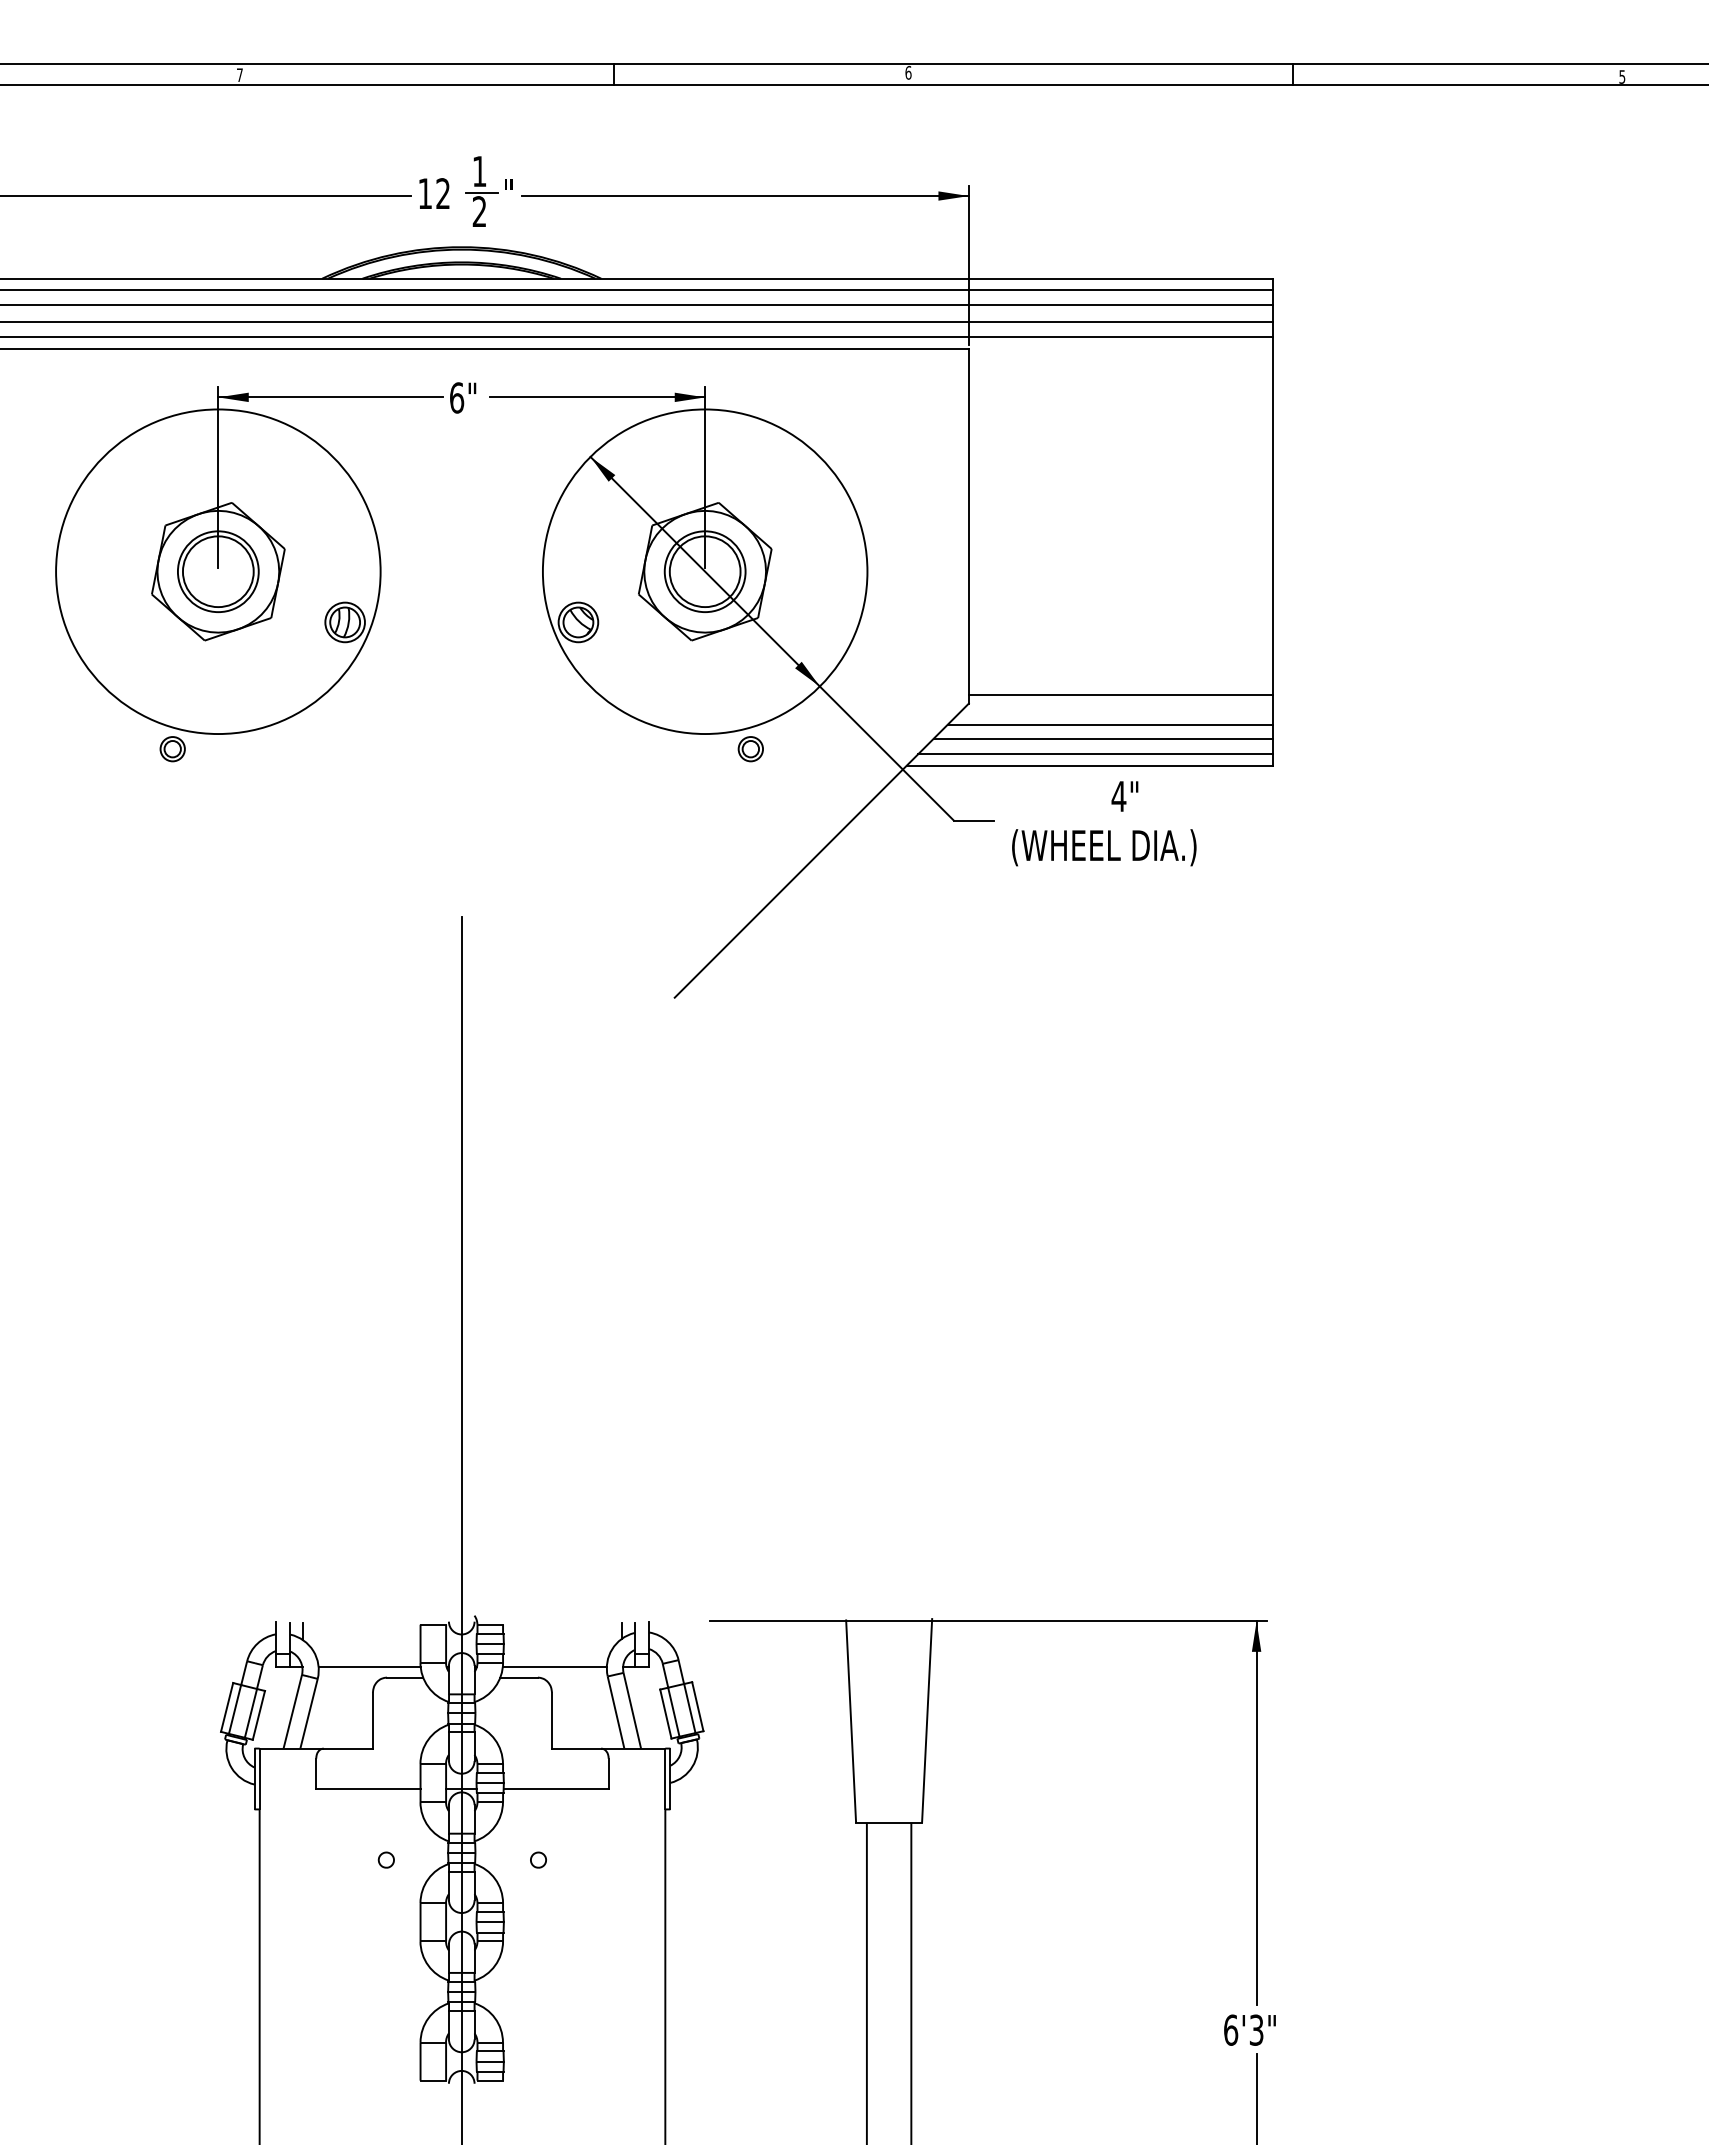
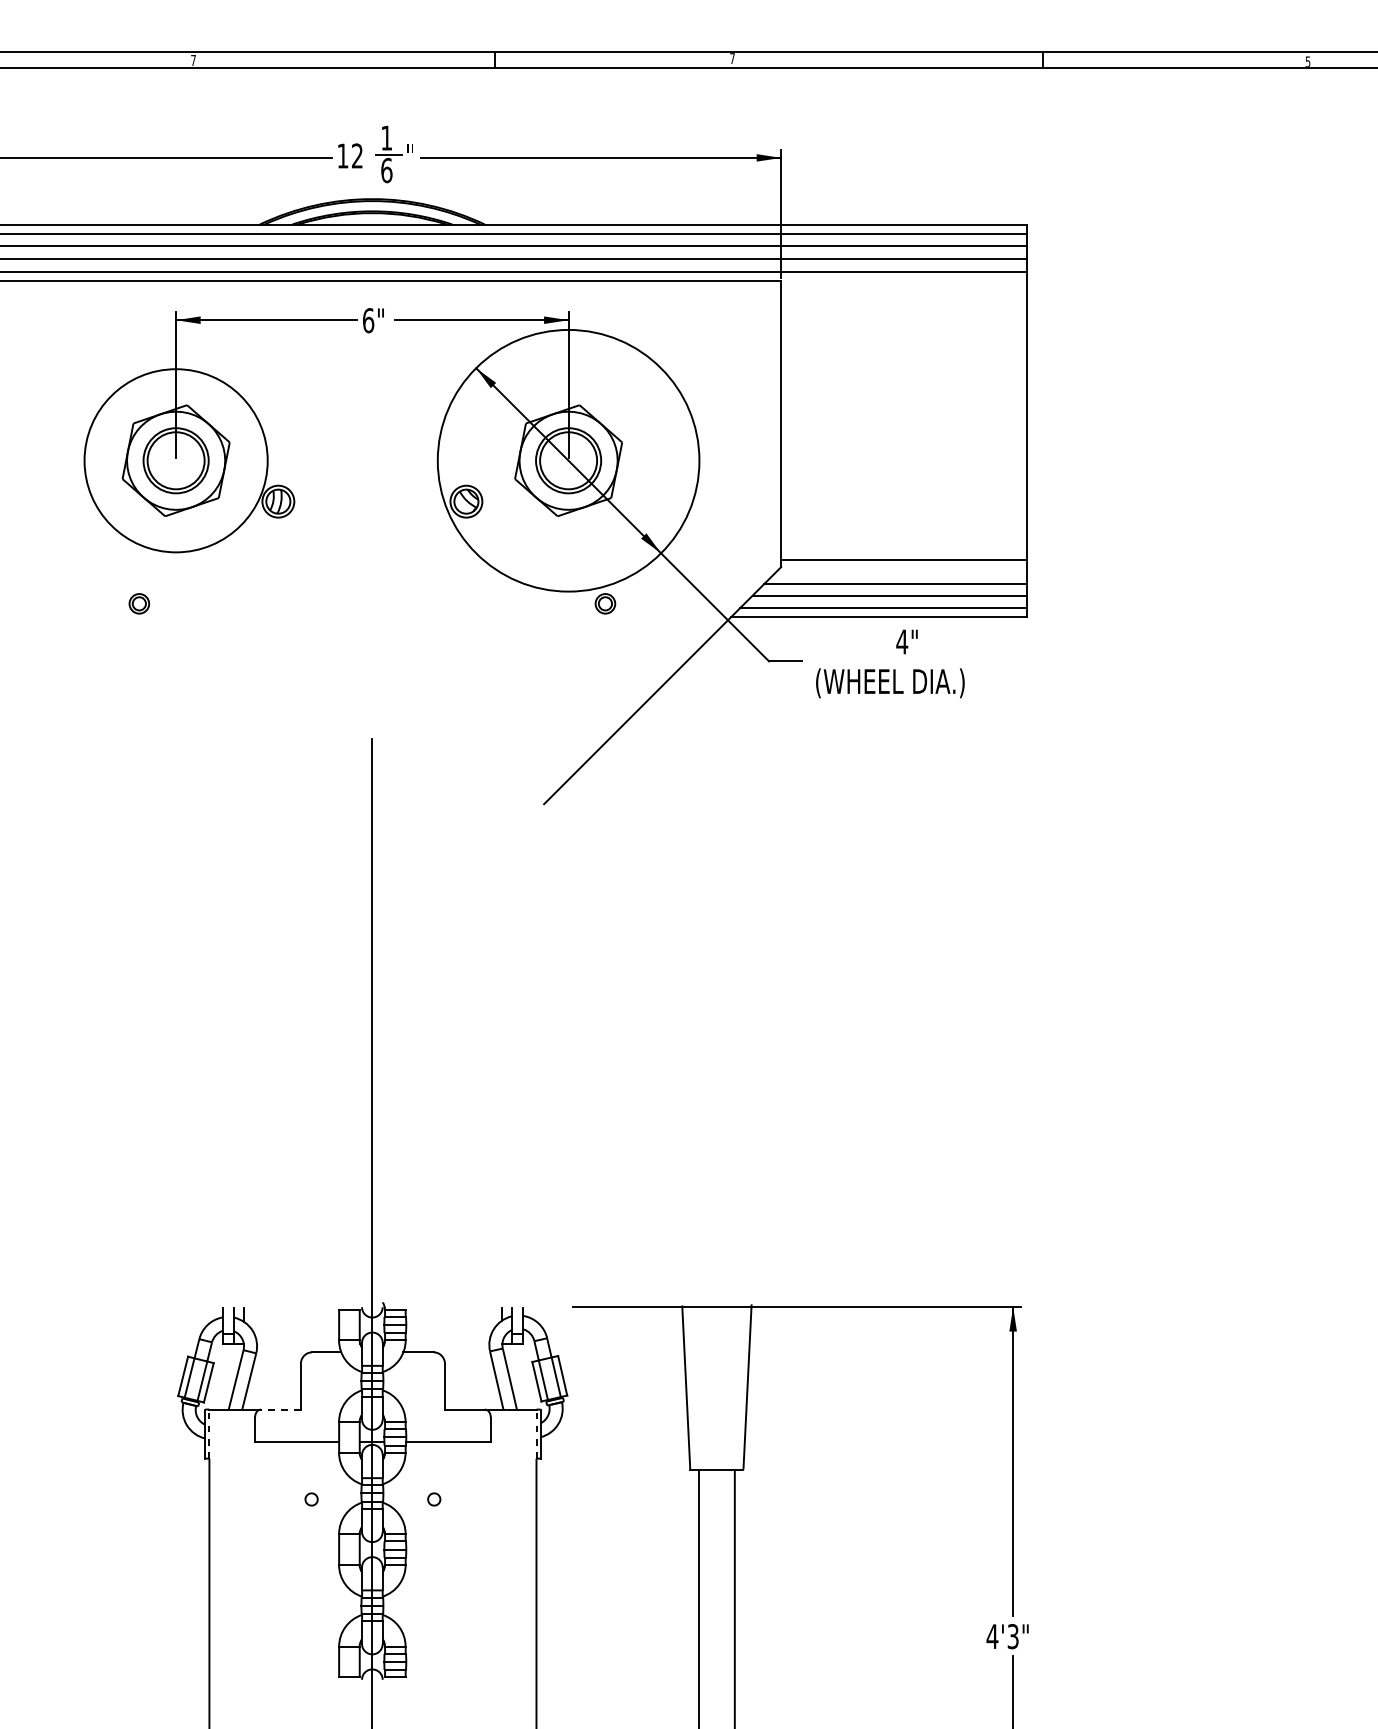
text: (908, 72) -> (732, 58), 6 -> 7
text: (479, 211) -> (386, 170), 2 -> 6
circle: (218, 571) -> (176, 460), size x0.7
line: (369, 1667) -> (297, 1344), removed
line: (554, 1667) -> (447, 1344), removed
line: (348, 1748) -> (281, 1409), solid -> dashed
line: (259, 1778) -> (209, 1433), solid -> dashed
line: (665, 1778) -> (536, 1433), solid -> dashed
text: (1230, 2029) -> (992, 1636), 6'3" -> 4'3"

